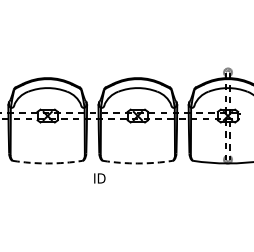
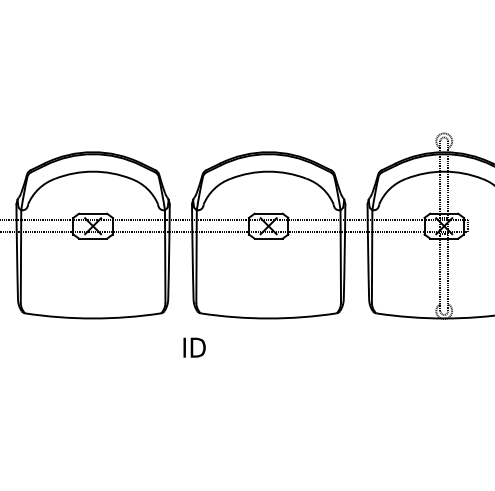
arc: (47, 163) -> (92, 318), dashed -> solid
arc: (137, 163) -> (267, 318), dashed -> solid

